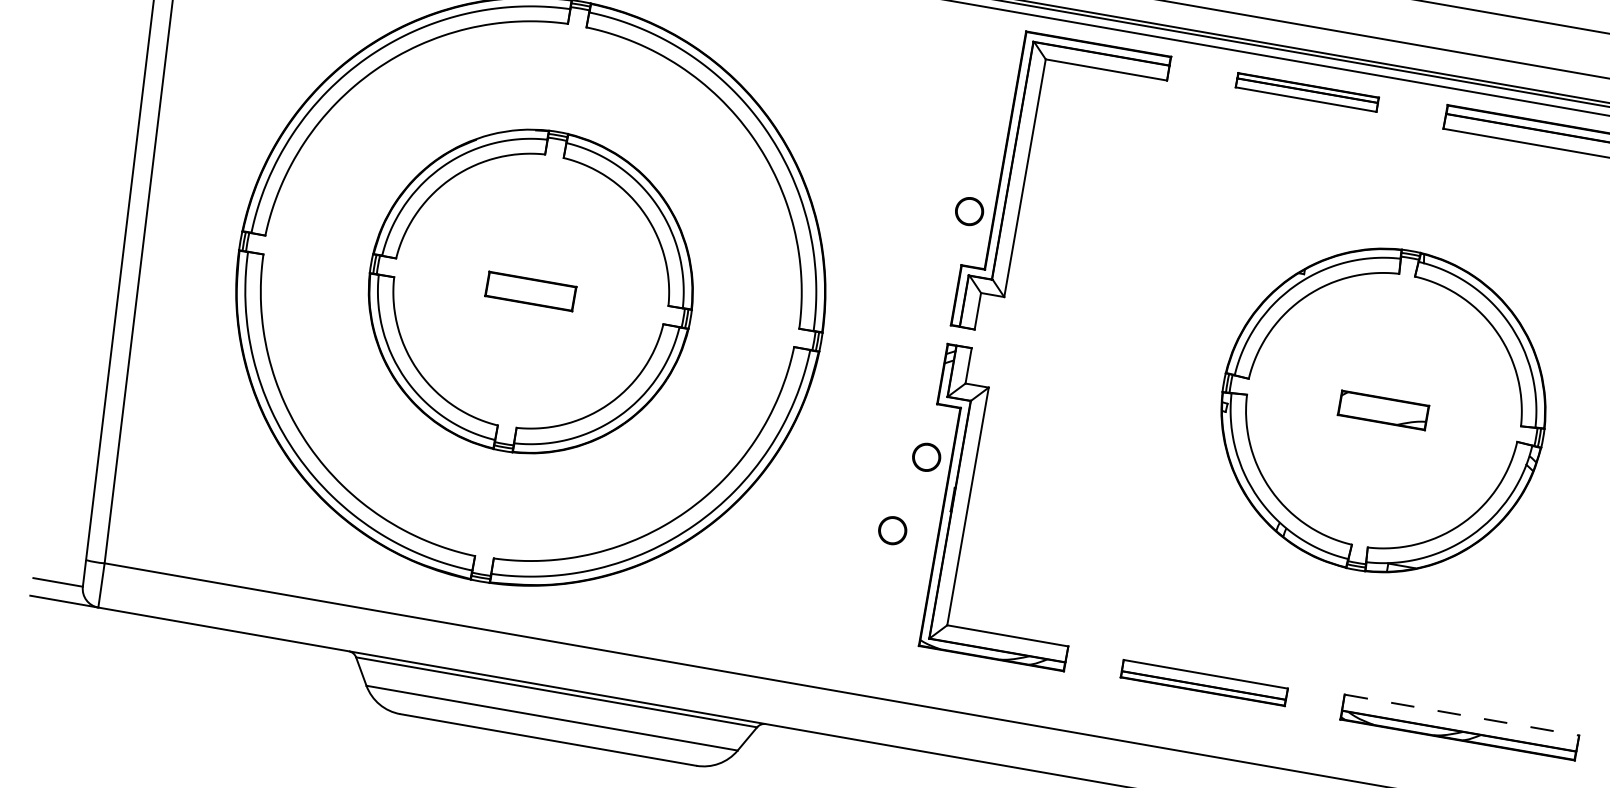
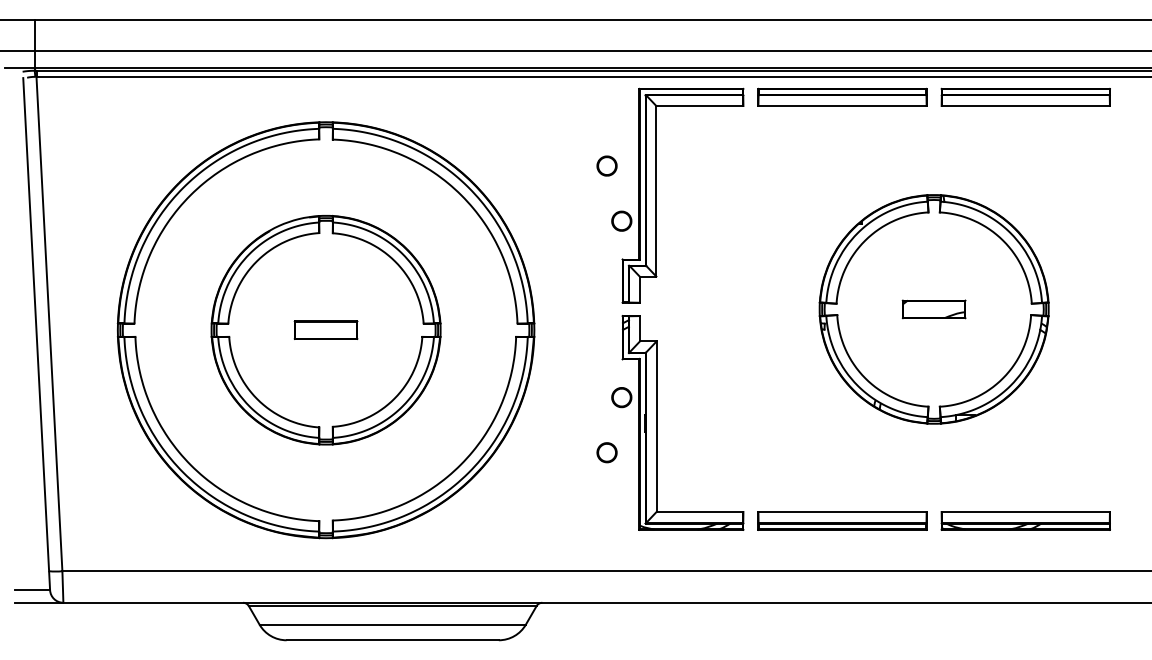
part: (1307, 91) -> (842, 96), size x1.67
part: (961, 130) -> (606, 165), added
part: (1204, 682) -> (842, 520), size x1.43
line: (1463, 714) -> (1026, 511), dashed -> solid

